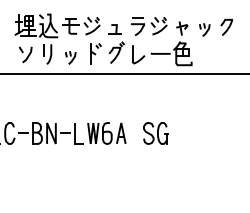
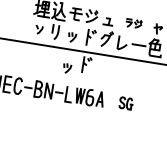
part: (149, 26) -> (134, 23), size x0.6
part: (25, 54) -> (39, 29), size x0.7
part: (95, 90) -> (86, 64), added
part: (70, 99) -> (67, 68), added
part: (155, 133) -> (125, 103), size x0.7

